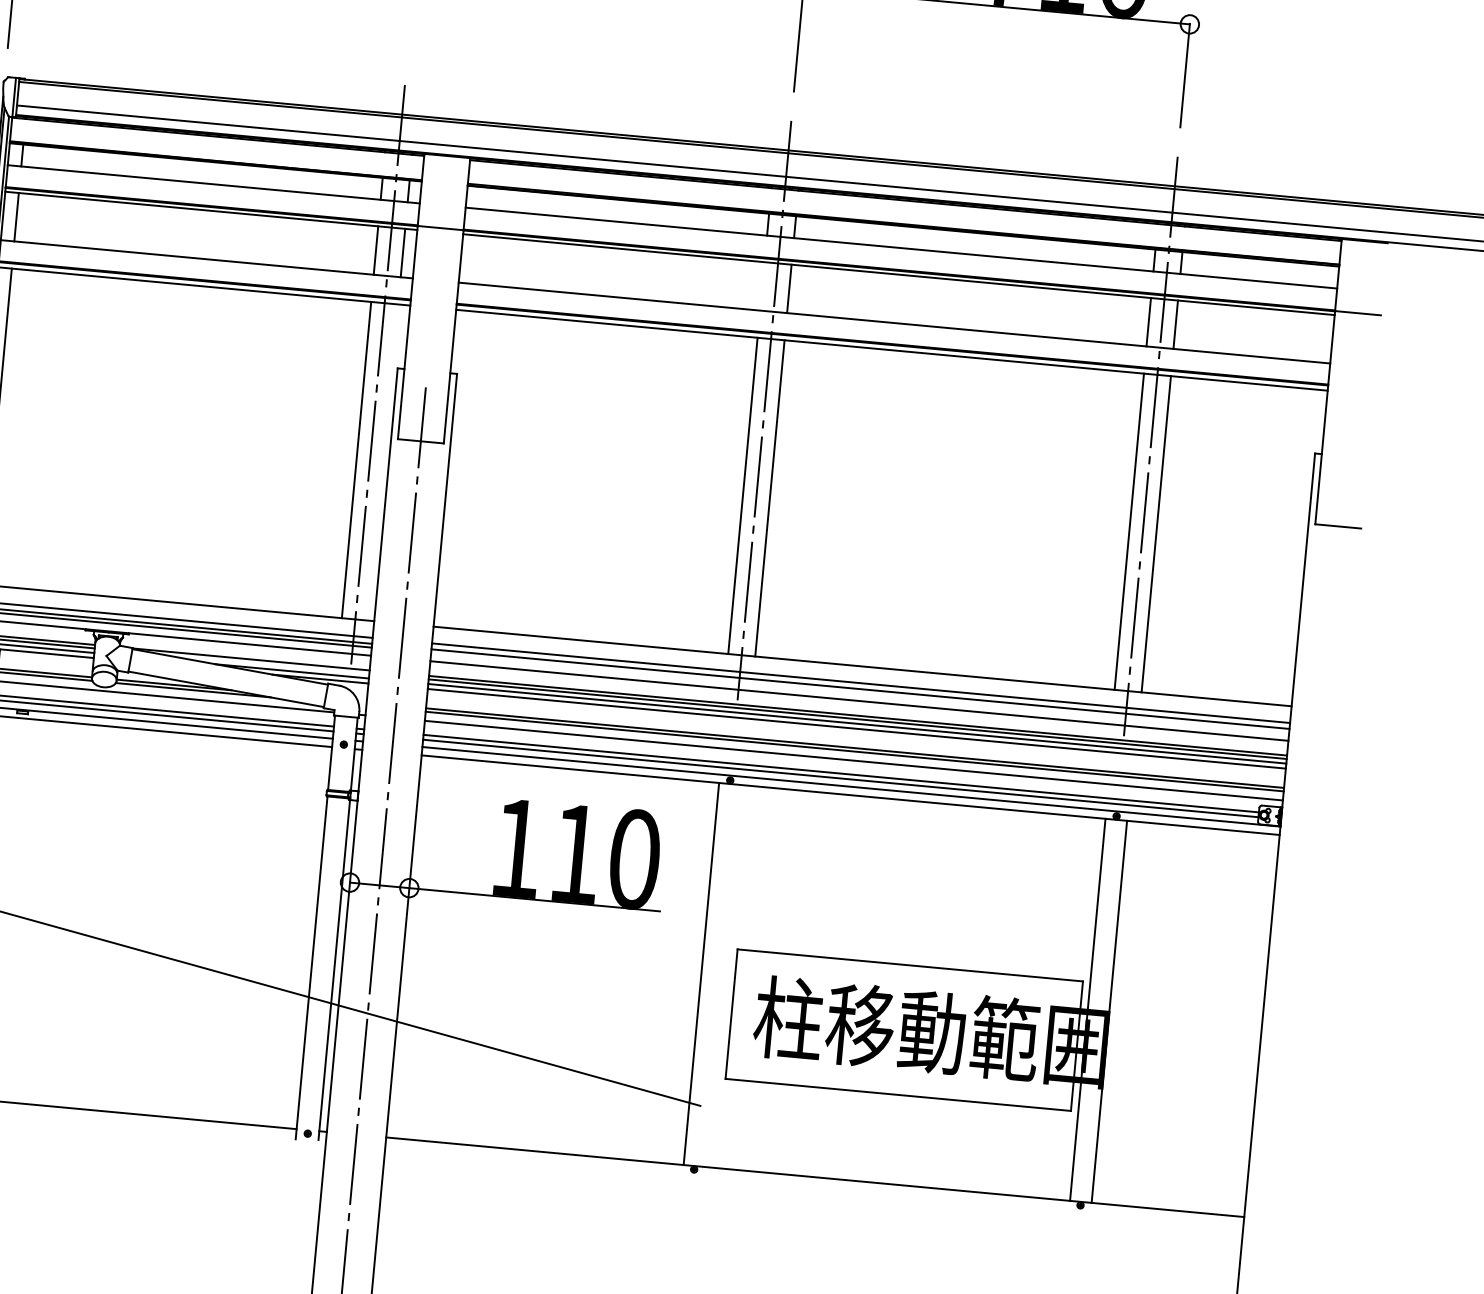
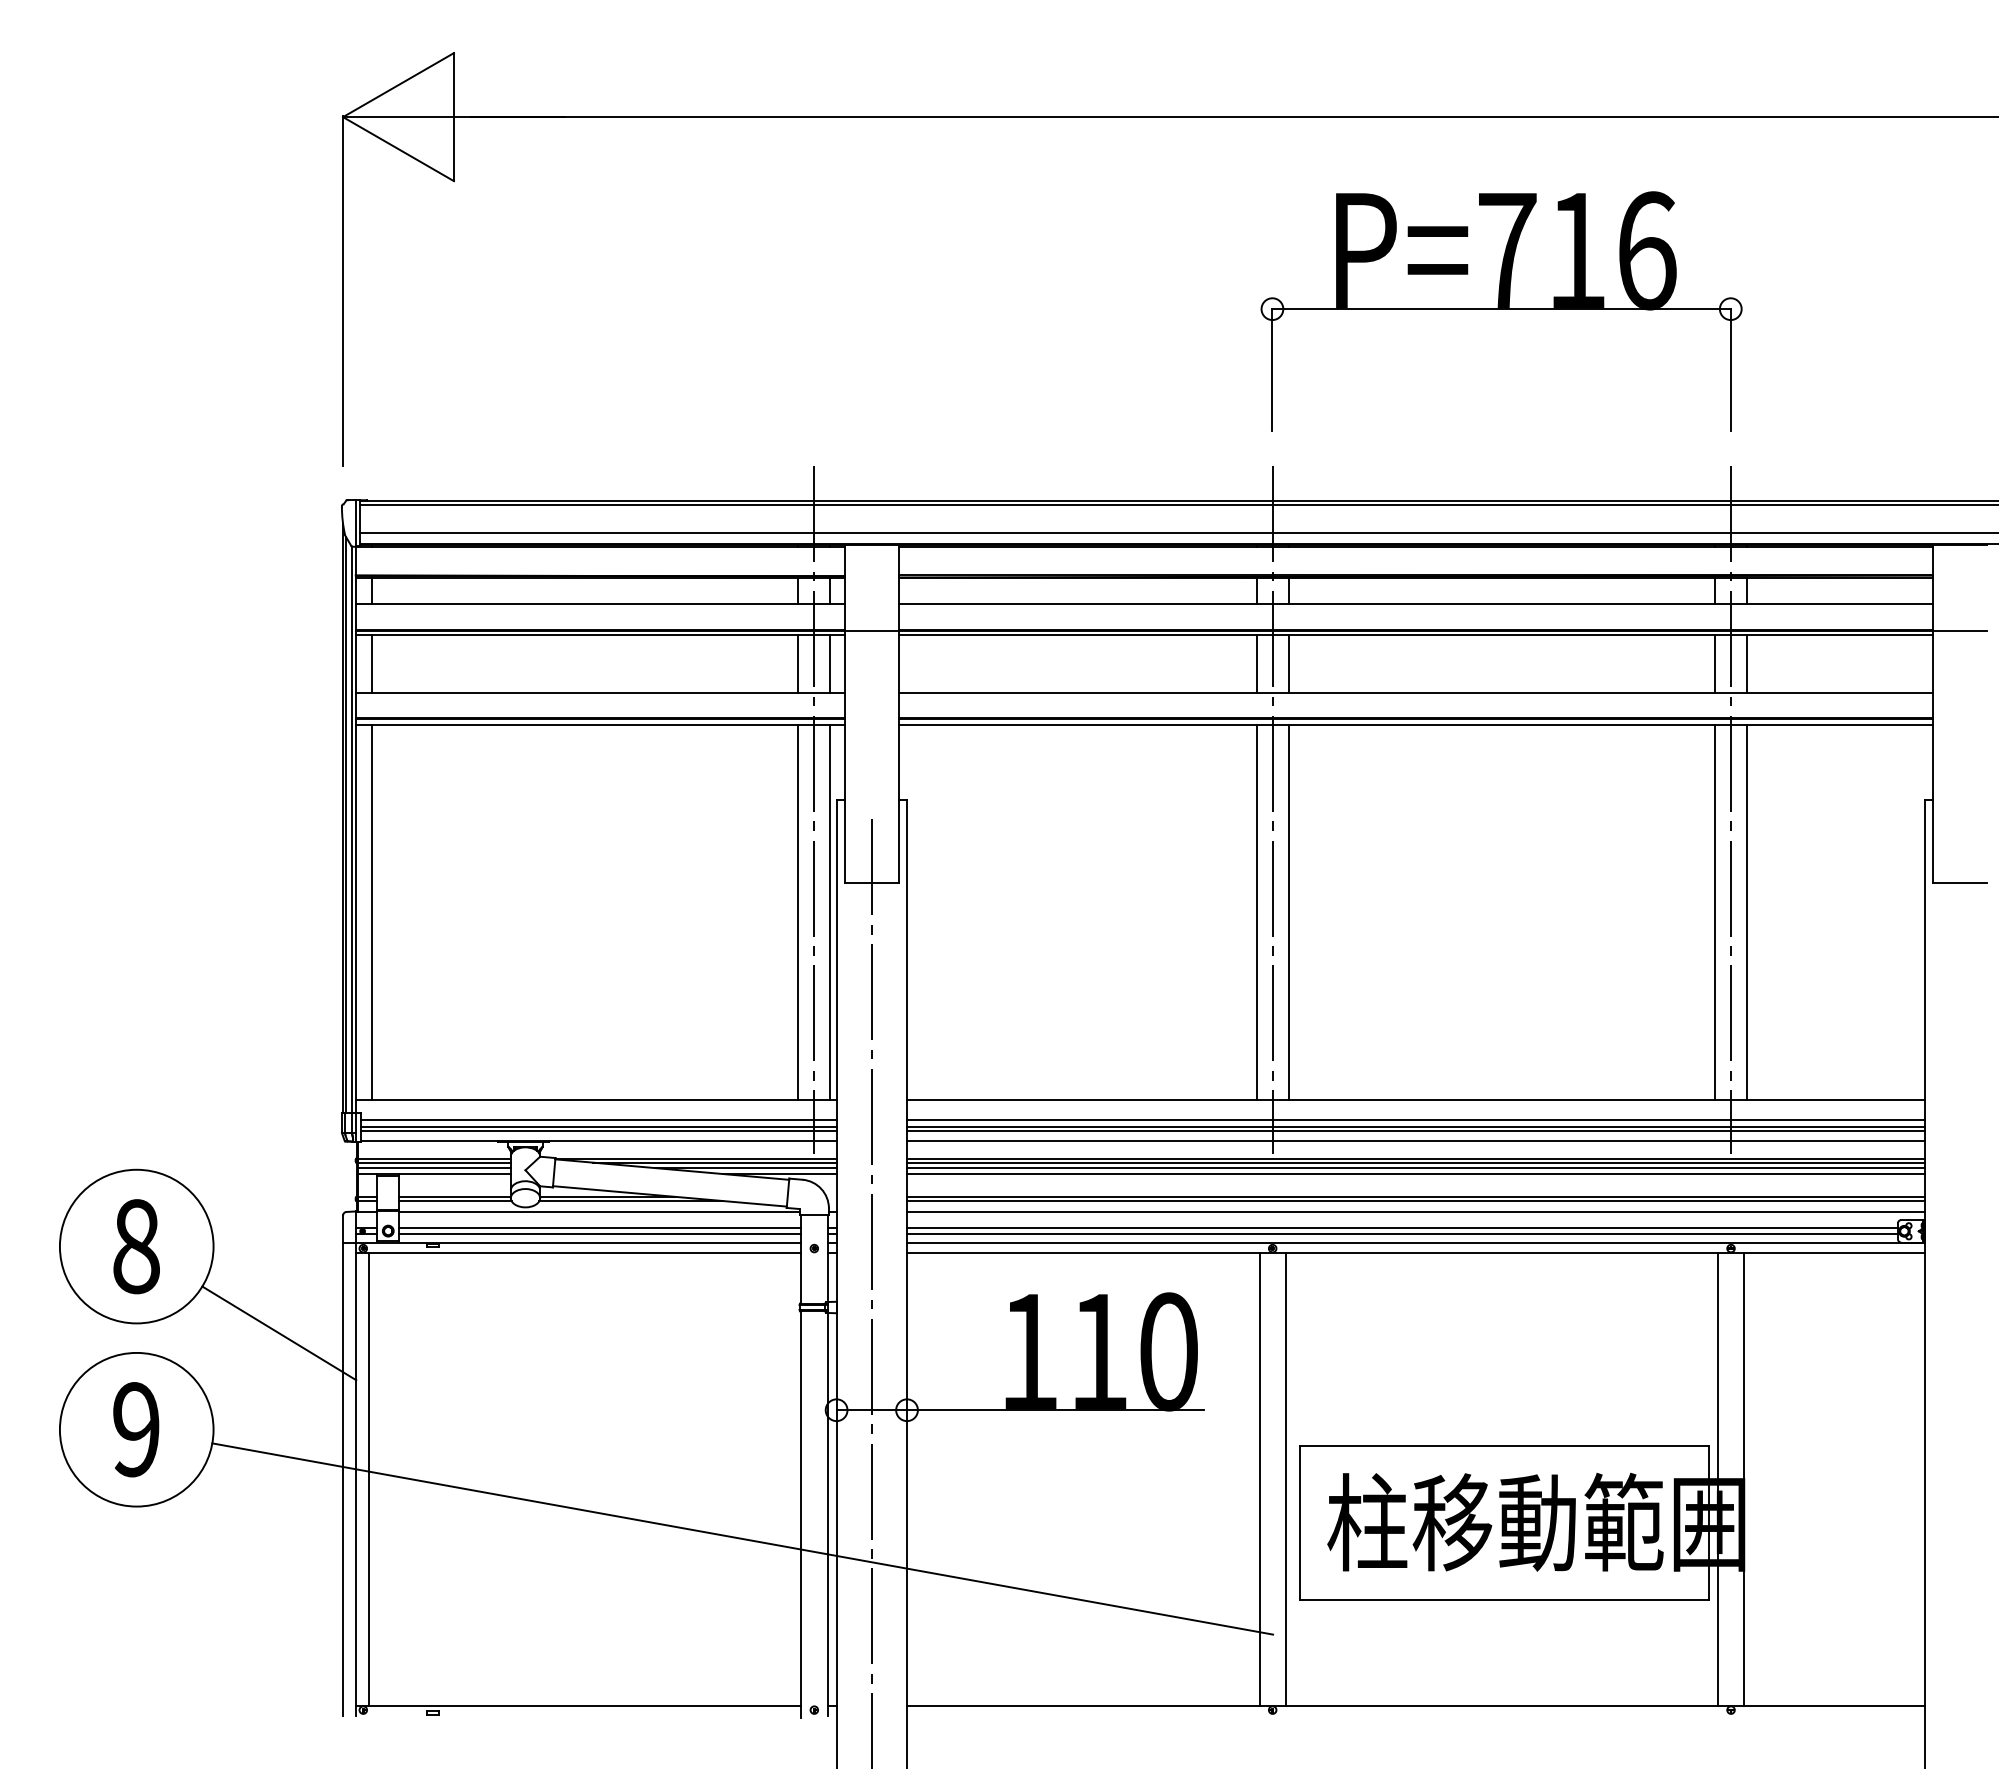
line: (762, 285) -> (1256, 663), added
line: (383, 462) -> (830, 912), added
line: (266, 664) -> (714, 1162), added
line: (859, 692) -> (1415, 1131), added
line: (723, 975) -> (1285, 1478), added

